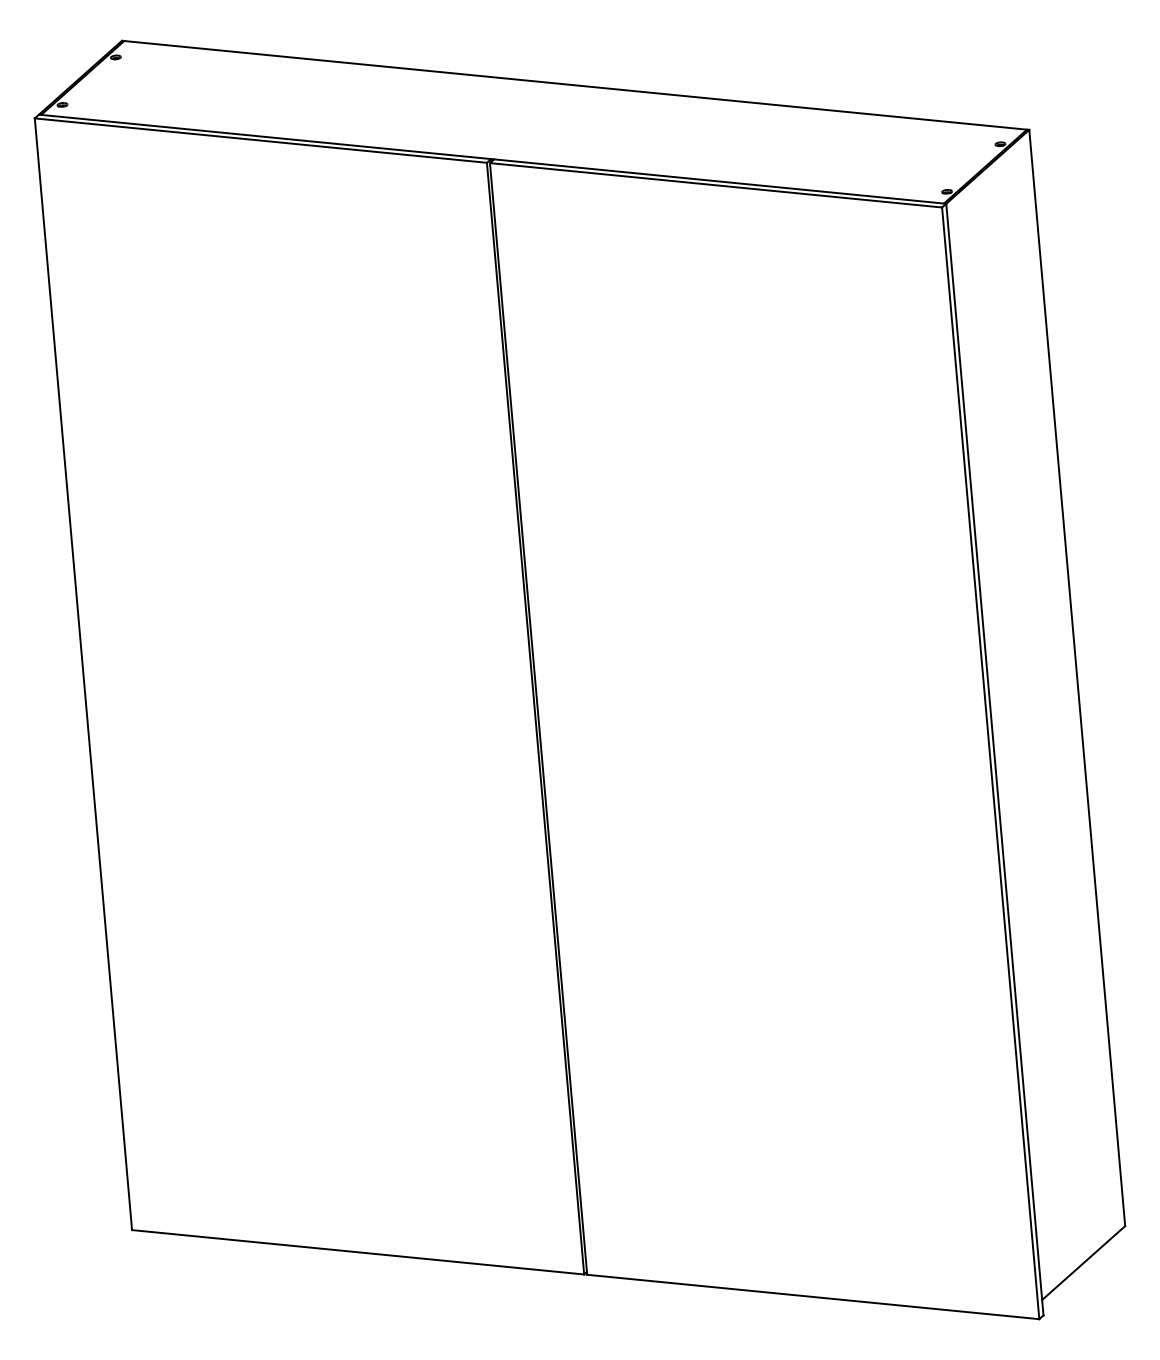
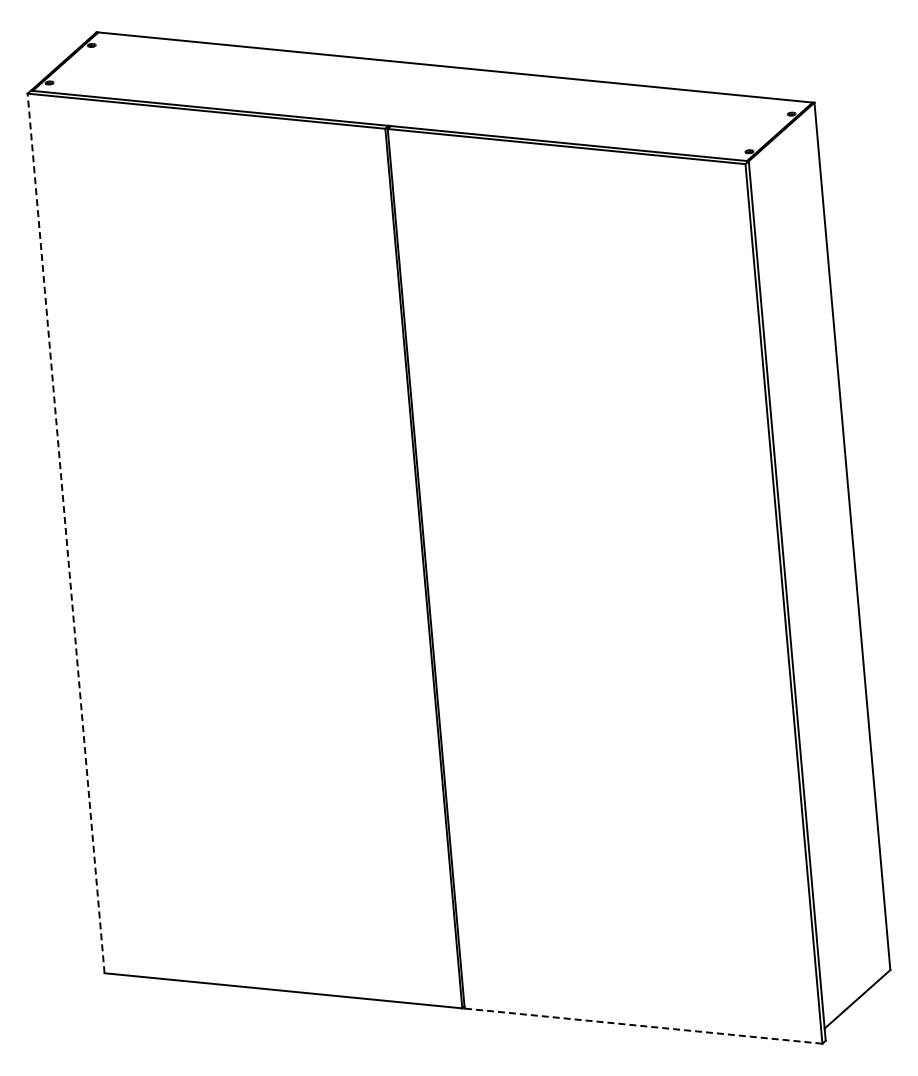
line: (83, 673) -> (66, 532), solid -> dashed
line: (813, 1297) -> (643, 1026), solid -> dashed

